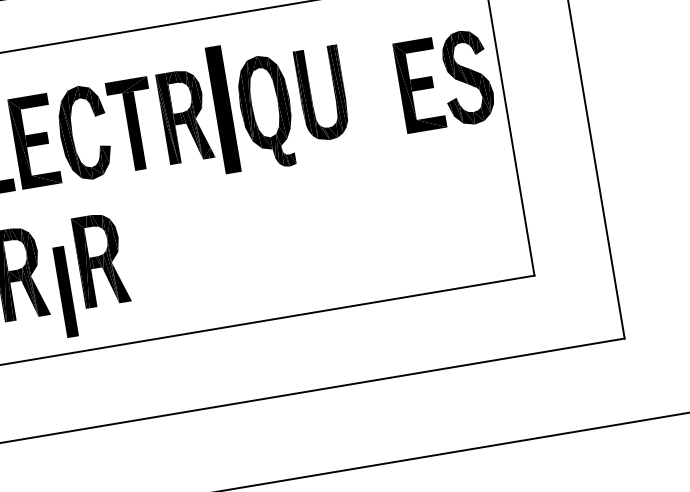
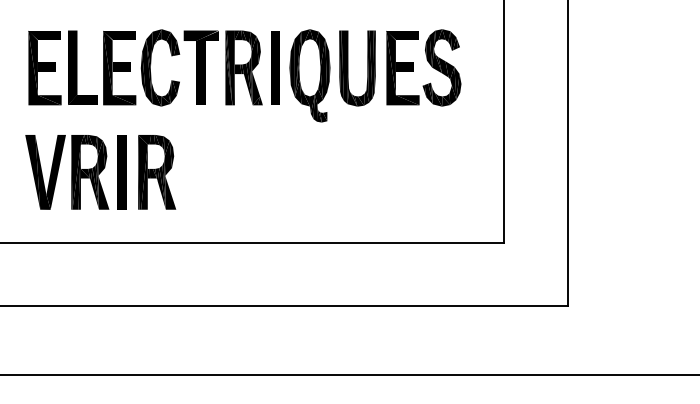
part: (451, 76) -> (429, 64), moved
part: (223, 109) -> (275, 67), size x0.71
part: (64, 292) -> (121, 172), moved

